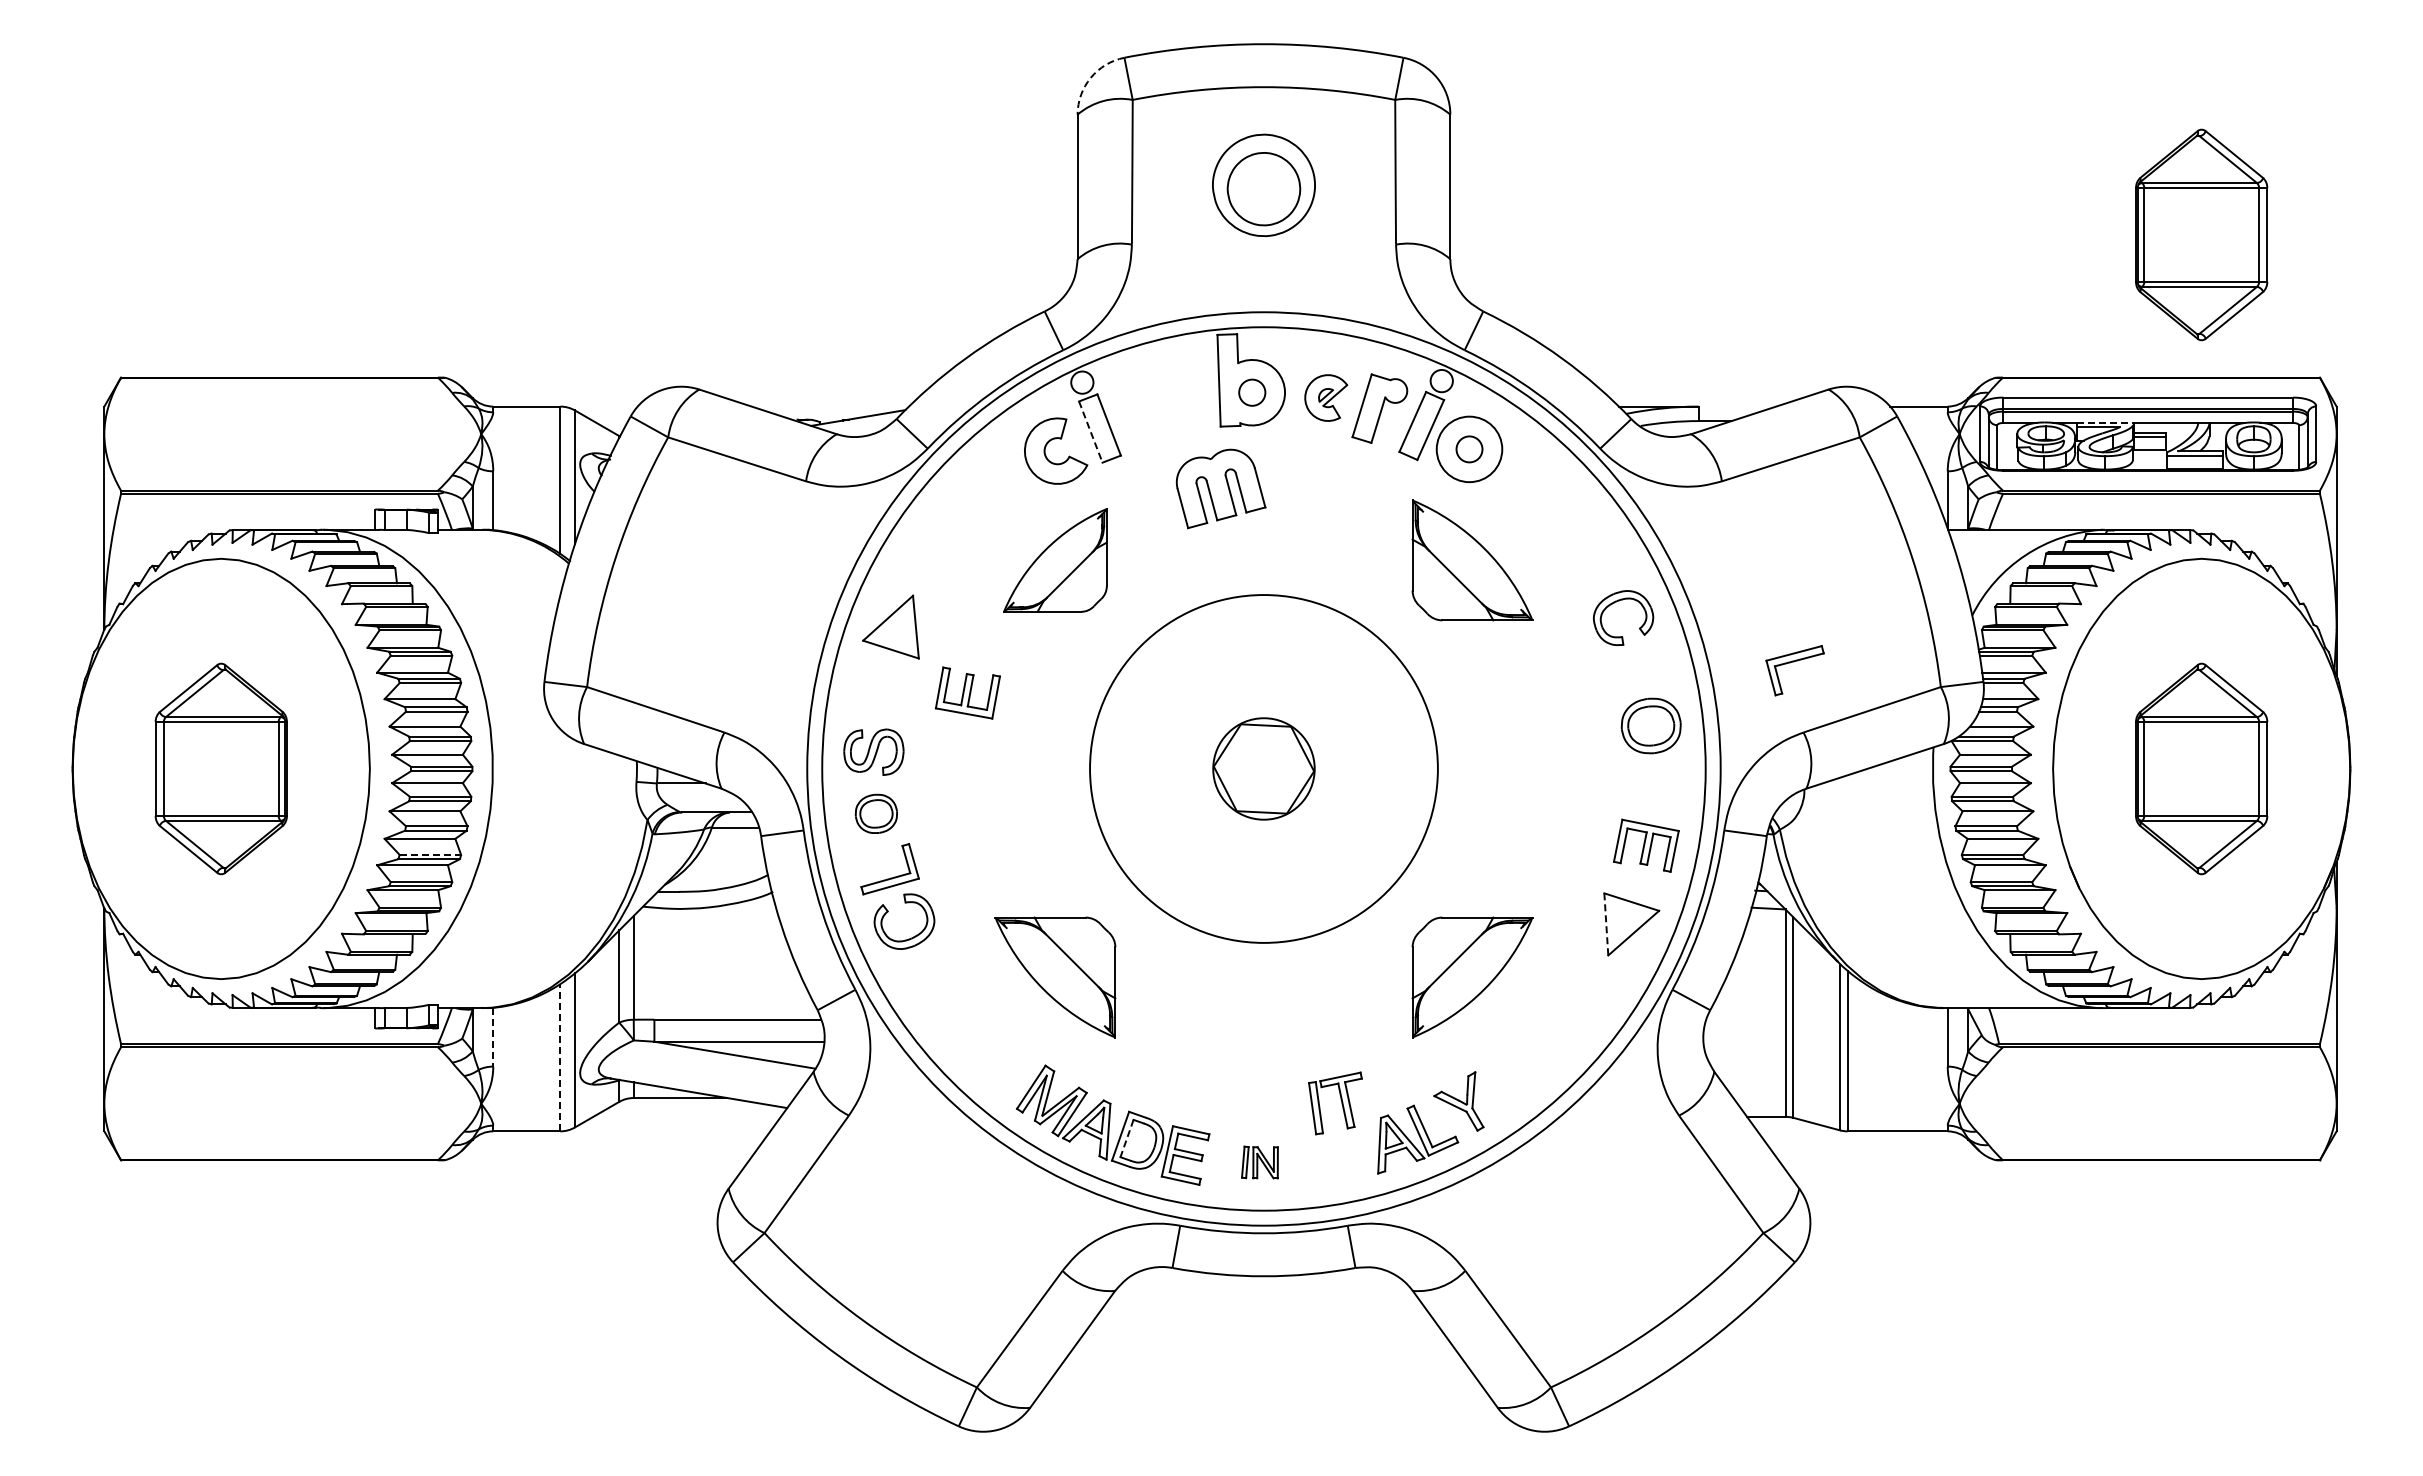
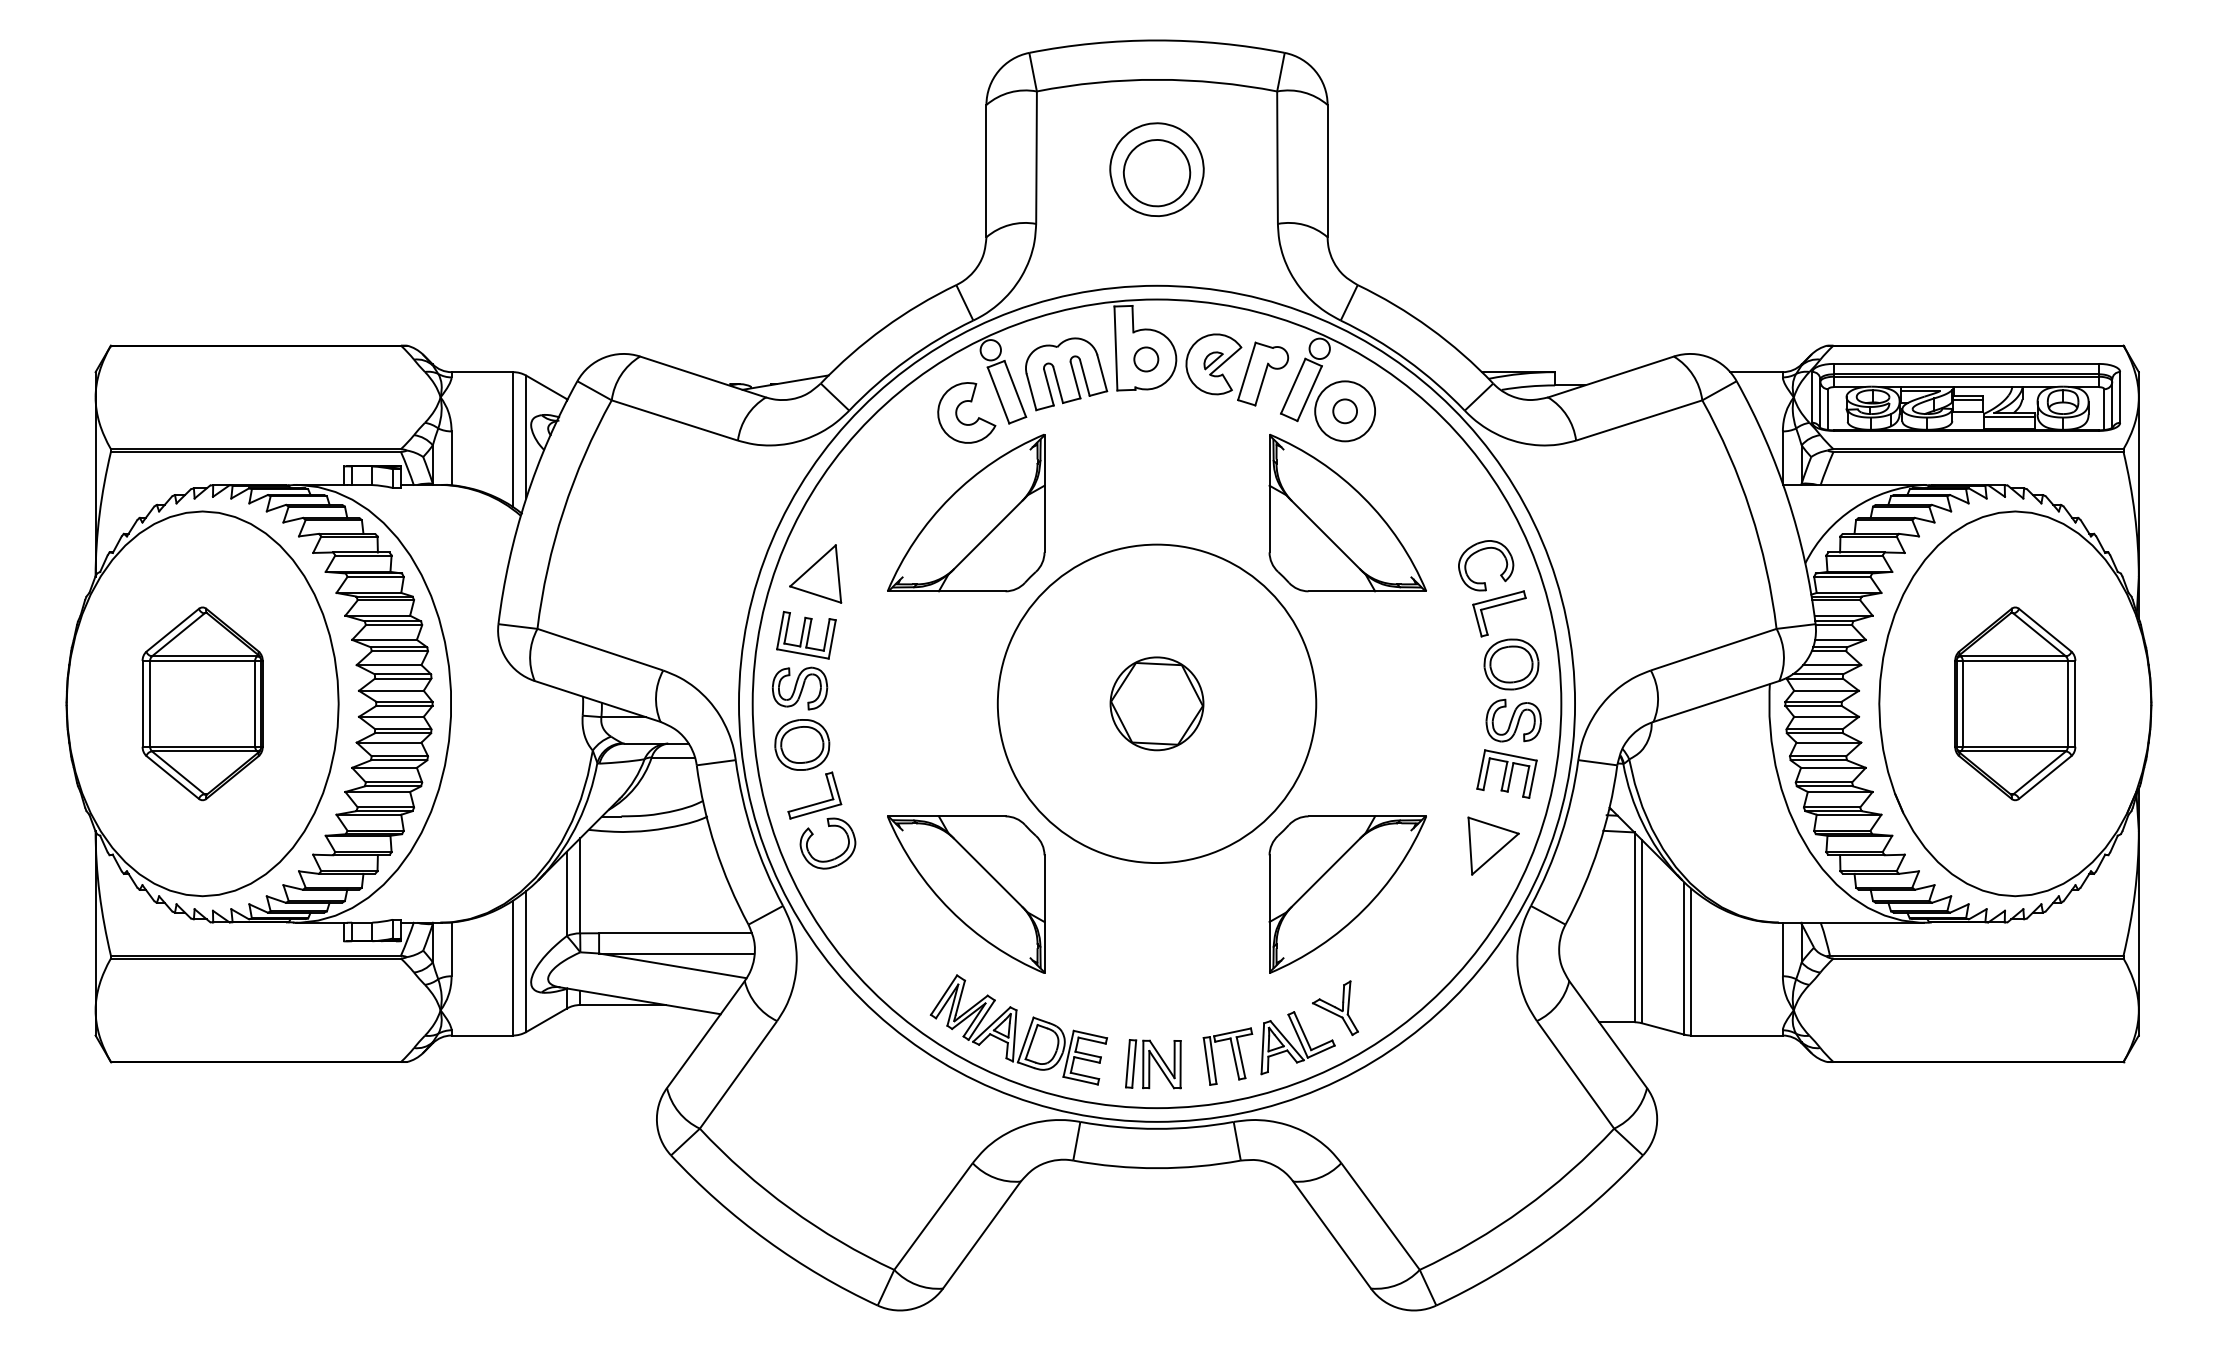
arc: (1090, 77) -> (998, 70), dashed -> solid
part: (2201, 234) -> (2015, 214), removed
part: (1326, 397) -> (1214, 363), size x1.43
line: (2106, 422) -> (1928, 386), dashed -> solid
line: (1090, 432) -> (998, 395), dashed -> solid
part: (1220, 488) -> (1065, 373), moved
part: (1055, 560) -> (966, 513), size x1.67
part: (1472, 560) -> (1347, 513), size x1.43
part: (1794, 662) -> (1498, 606), moved
part: (967, 692) -> (806, 634), moved
part: (1653, 787) -> (1513, 720), added
part: (876, 813) -> (802, 744), size x1.43
line: (430, 854) -> (394, 782), dashed -> solid
line: (1606, 924) -> (1470, 846), dashed -> solid
part: (1055, 977) -> (966, 894), size x1.43
part: (1472, 977) -> (1347, 894), size x1.43
line: (493, 1037) -> (451, 949), dashed -> solid
line: (560, 1057) -> (513, 967), dashed -> solid
part: (1335, 1103) -> (1227, 1056), moved
line: (1127, 1138) -> (1032, 1042), dashed -> solid
part: (1259, 1162) -> (1152, 1064), size x1.67

